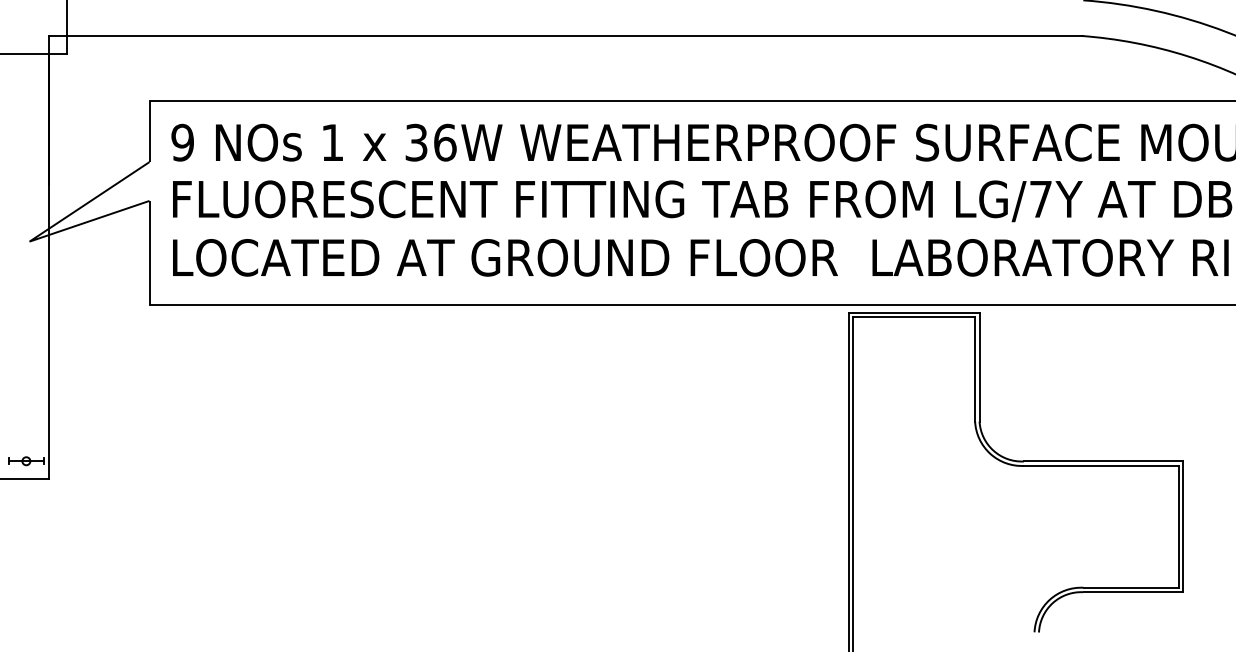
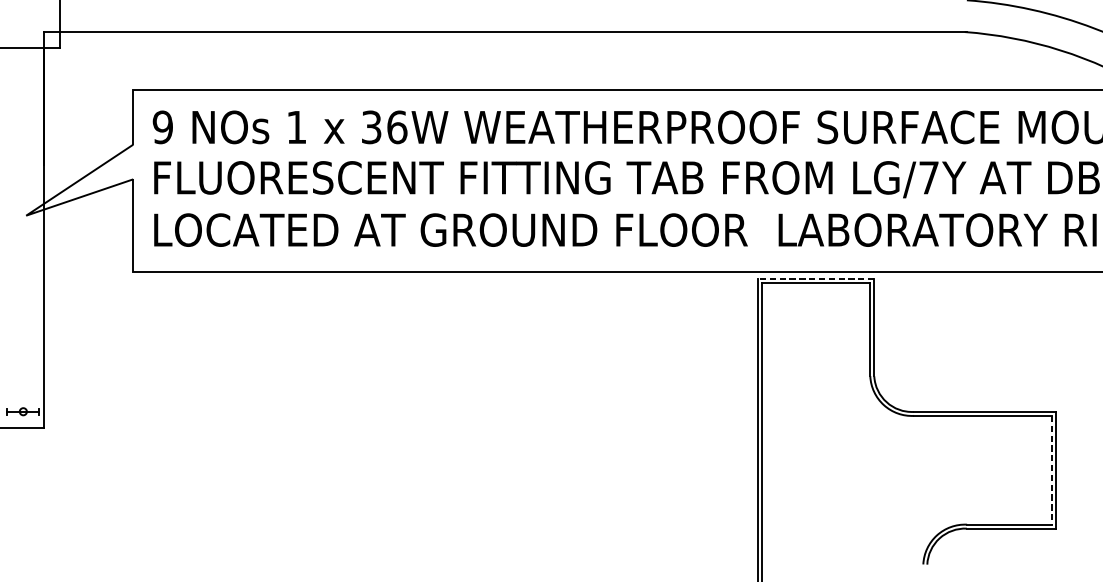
line: (913, 312) -> (815, 278), solid -> dashed
line: (1178, 526) -> (1051, 469), solid -> dashed

